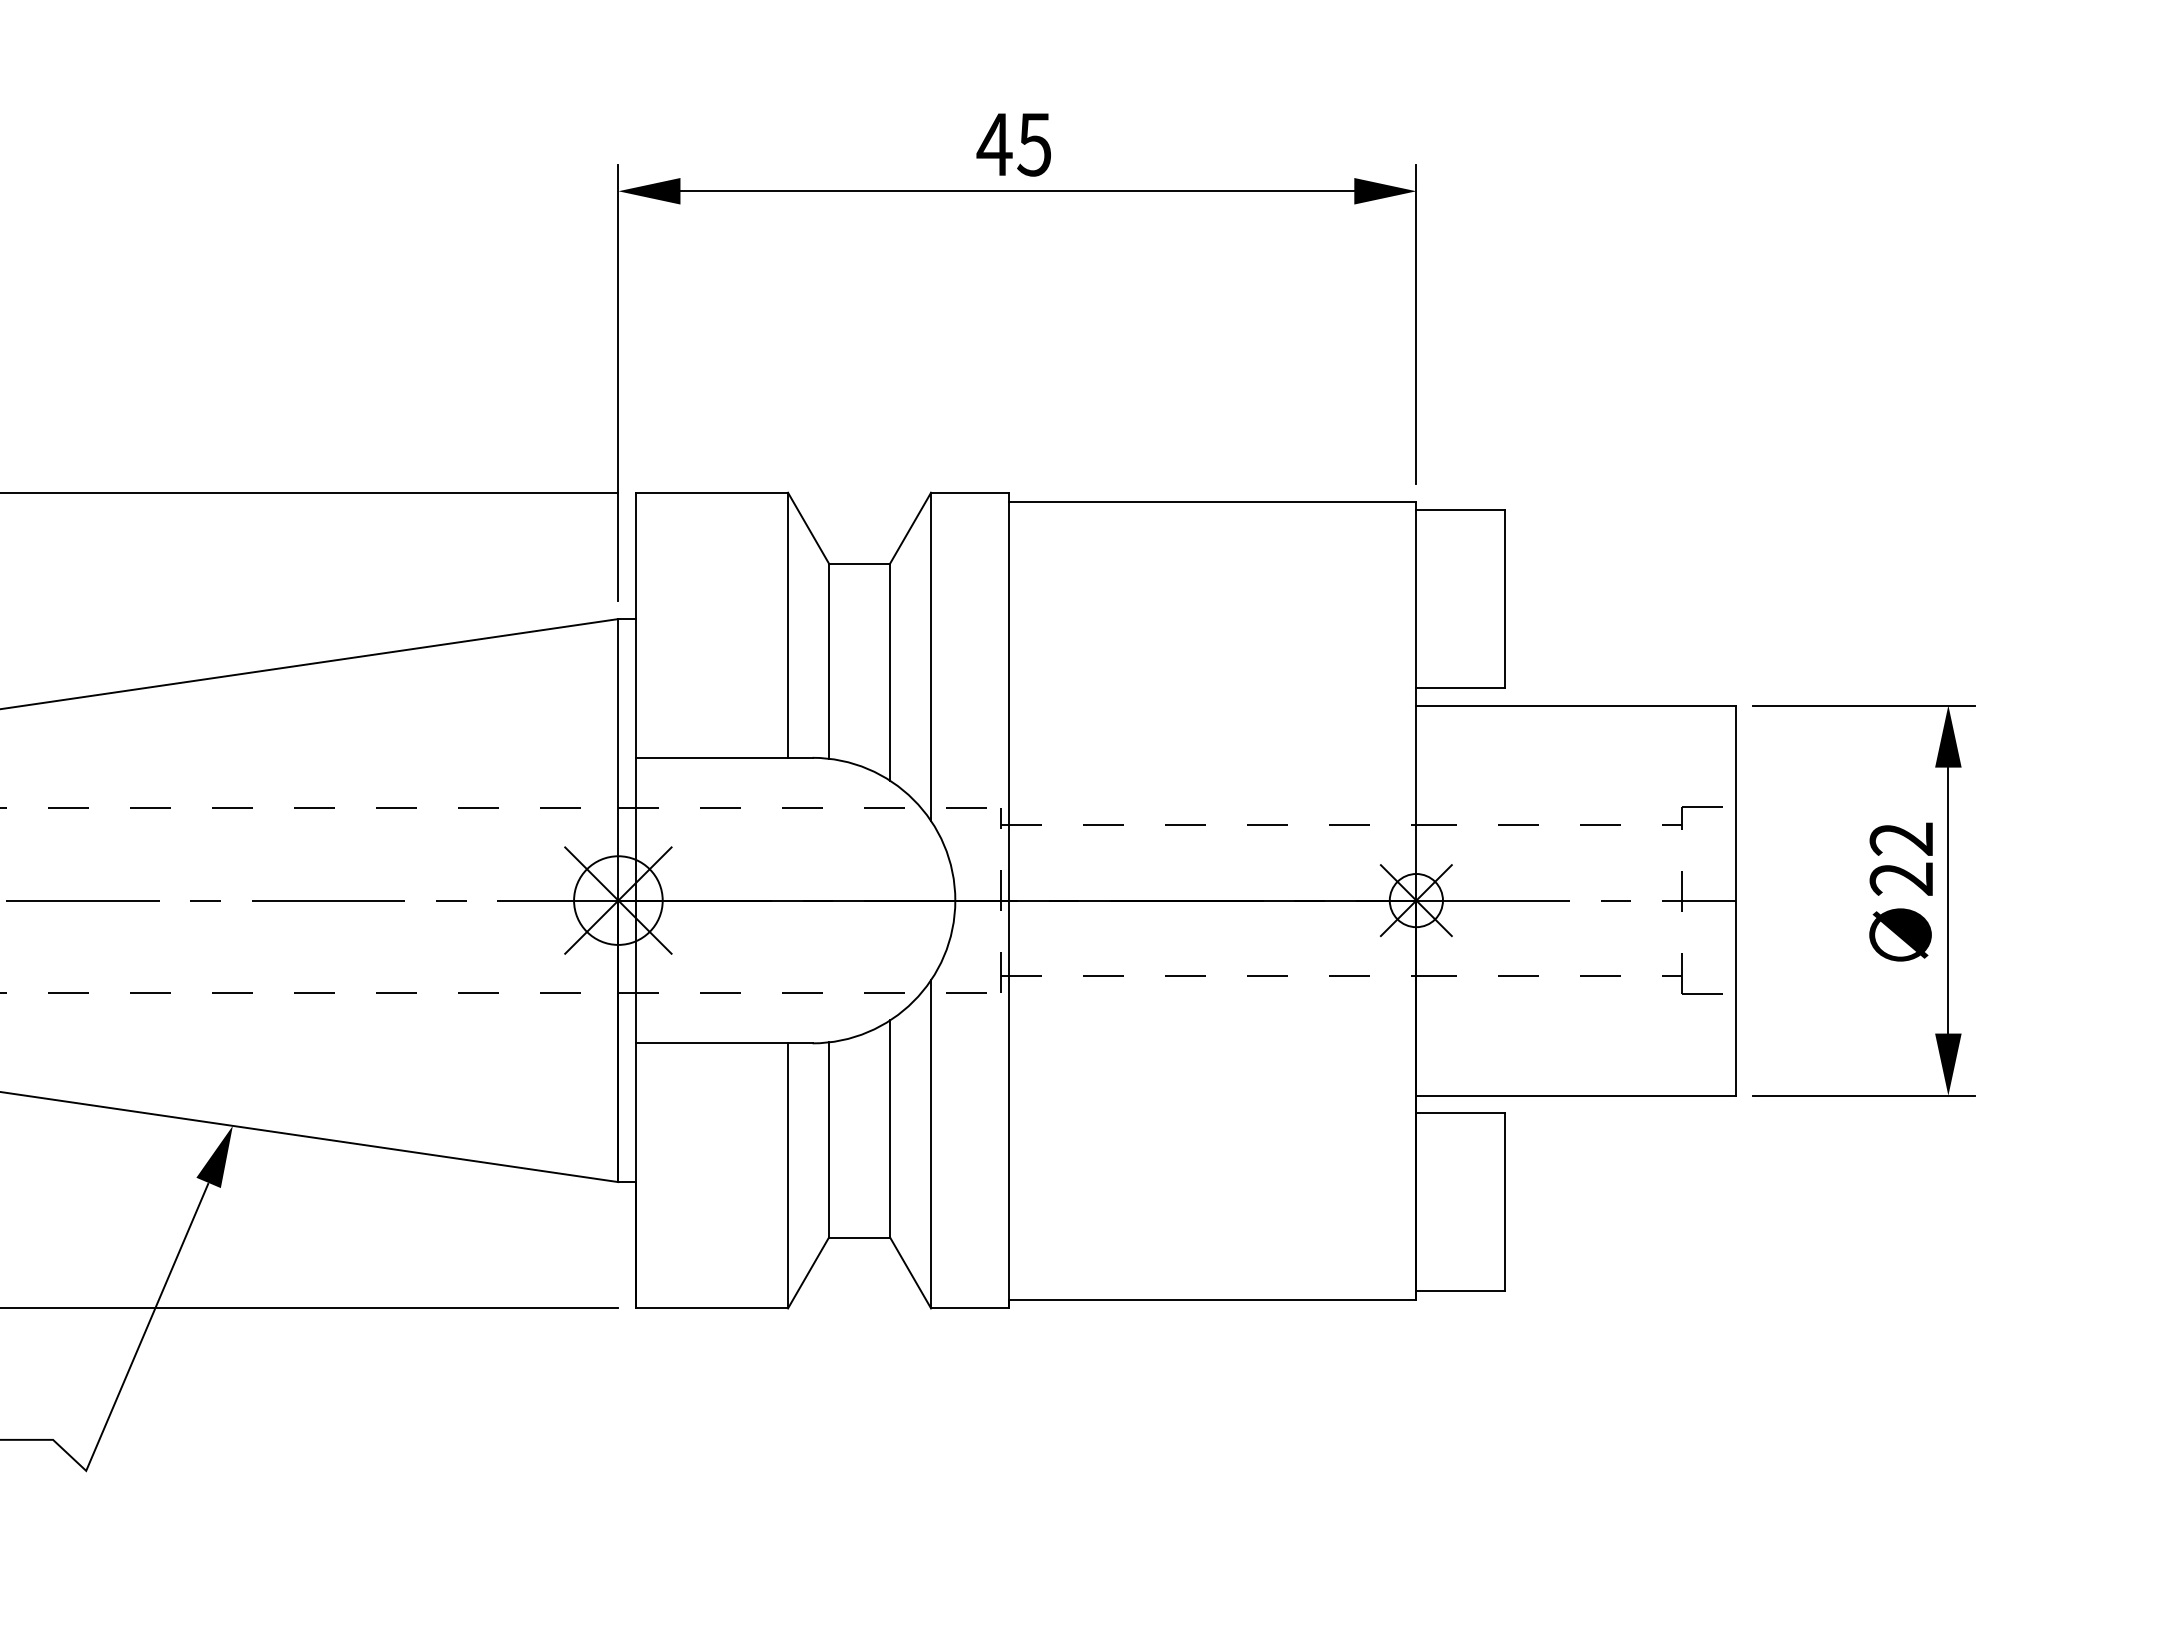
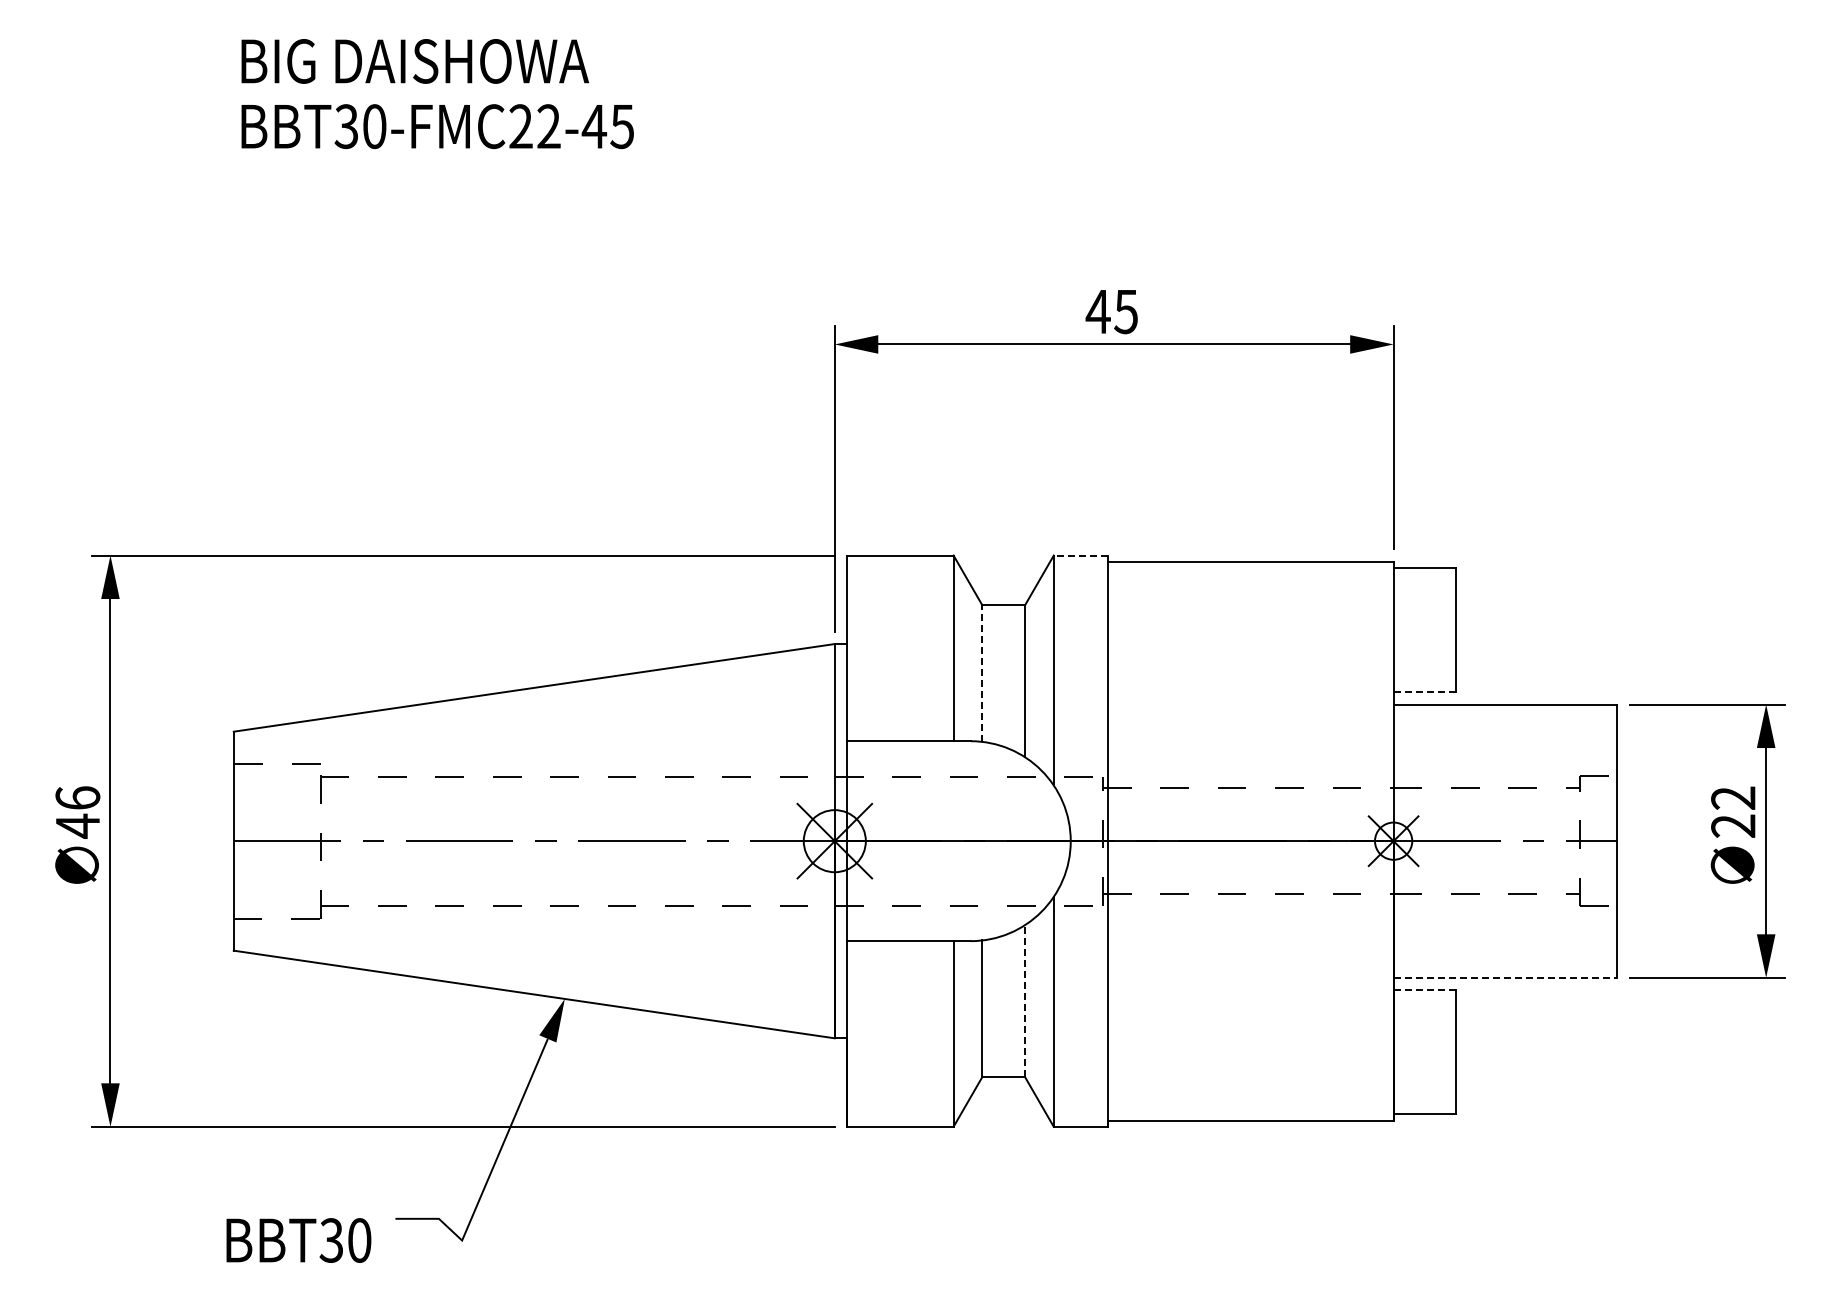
line: (969, 492) -> (1080, 555), solid -> dashed
line: (829, 661) -> (982, 673), solid -> dashed
line: (1460, 688) -> (1424, 692), solid -> dashed
line: (1576, 1095) -> (1505, 977), solid -> dashed
line: (1460, 1113) -> (1424, 990), solid -> dashed
line: (890, 1128) -> (1025, 1000), solid -> dashed

